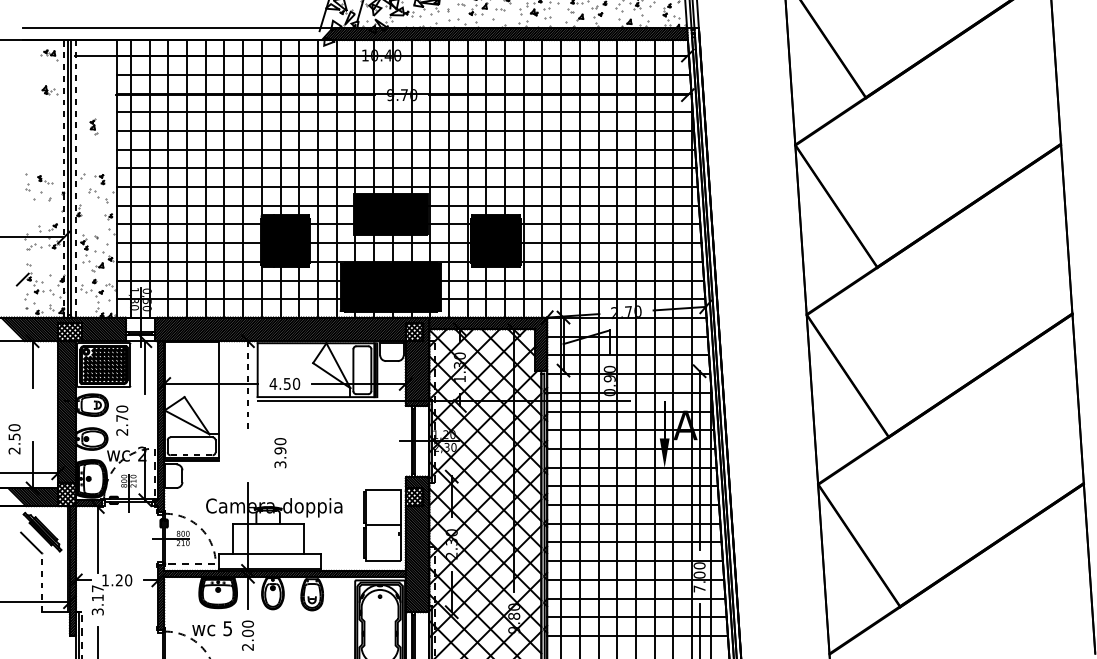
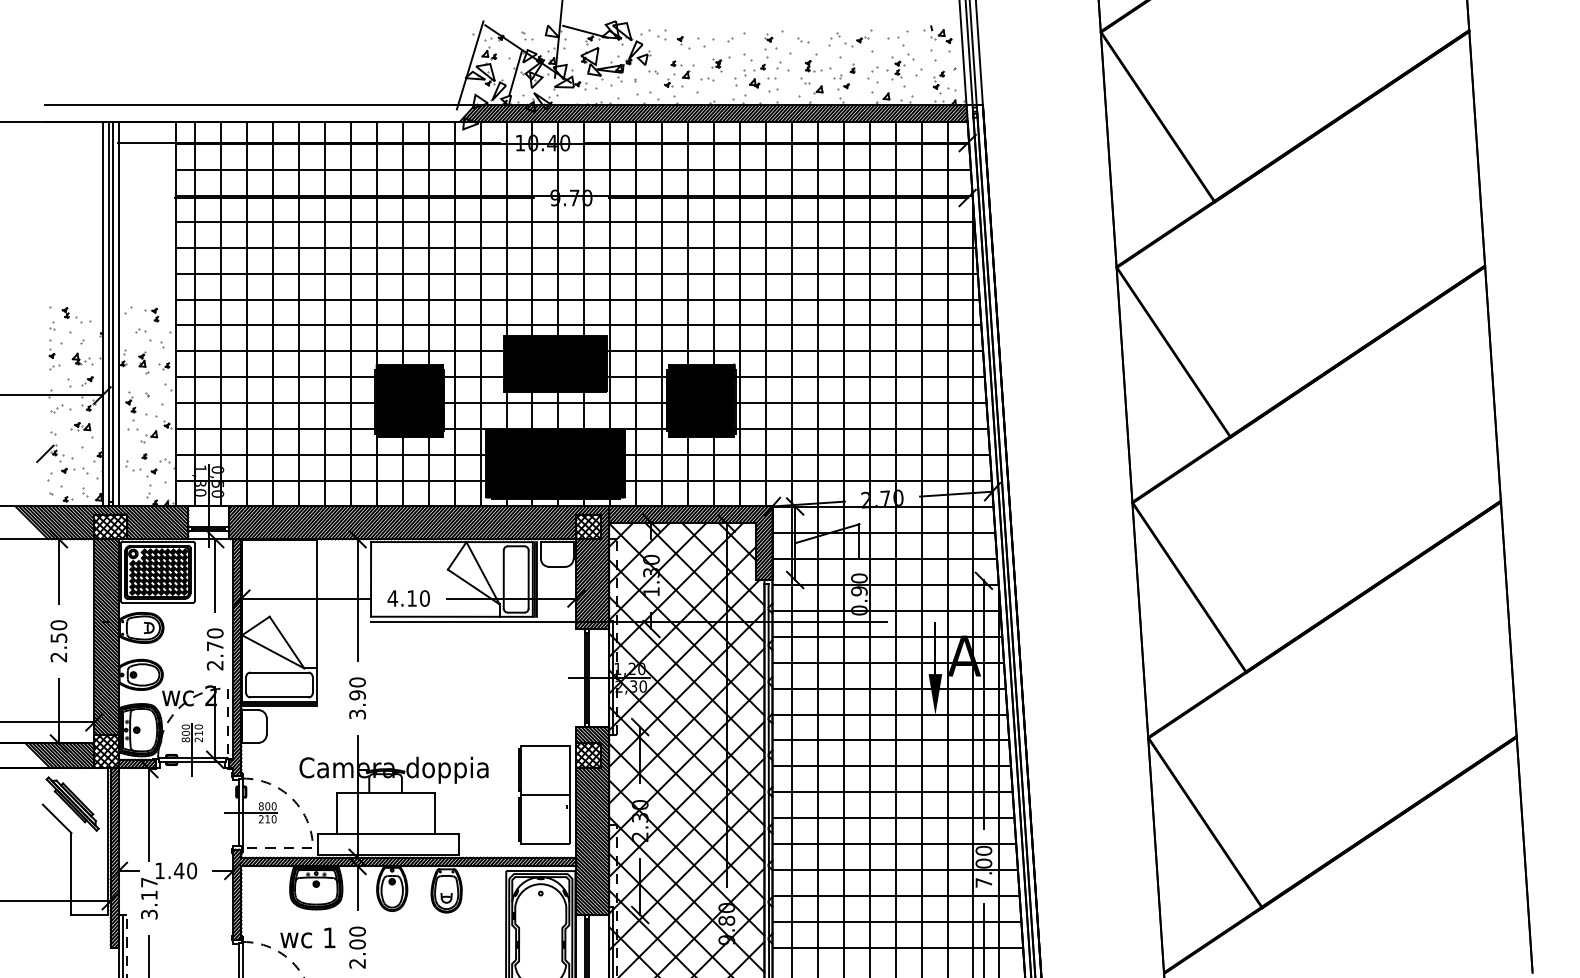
part: (48, 55) -> (81, 430), moved
part: (49, 89) -> (82, 358), moved
part: (93, 126) -> (143, 362), moved
line: (64, 178) -> (102, 313), dashed -> solid
part: (45, 179) -> (76, 315), size x1.43
line: (75, 179) -> (118, 314), dashed -> solid
part: (29, 207) -> (54, 354), added
text: (286, 383) -> (411, 598), 4.50 -> 4.10
line: (247, 385) -> (357, 600), dashed -> solid
text: (121, 420) -> (214, 649), moved
text: (14, 439) -> (58, 641), moved
text: (280, 453) -> (357, 698), moved
line: (191, 455) -> (279, 697), dashed -> solid
text: (118, 580) -> (178, 870), 1.20 -> 1.40
line: (41, 582) -> (71, 873), dashed -> solid
text: (227, 628) -> (329, 937), 5 -> 1

